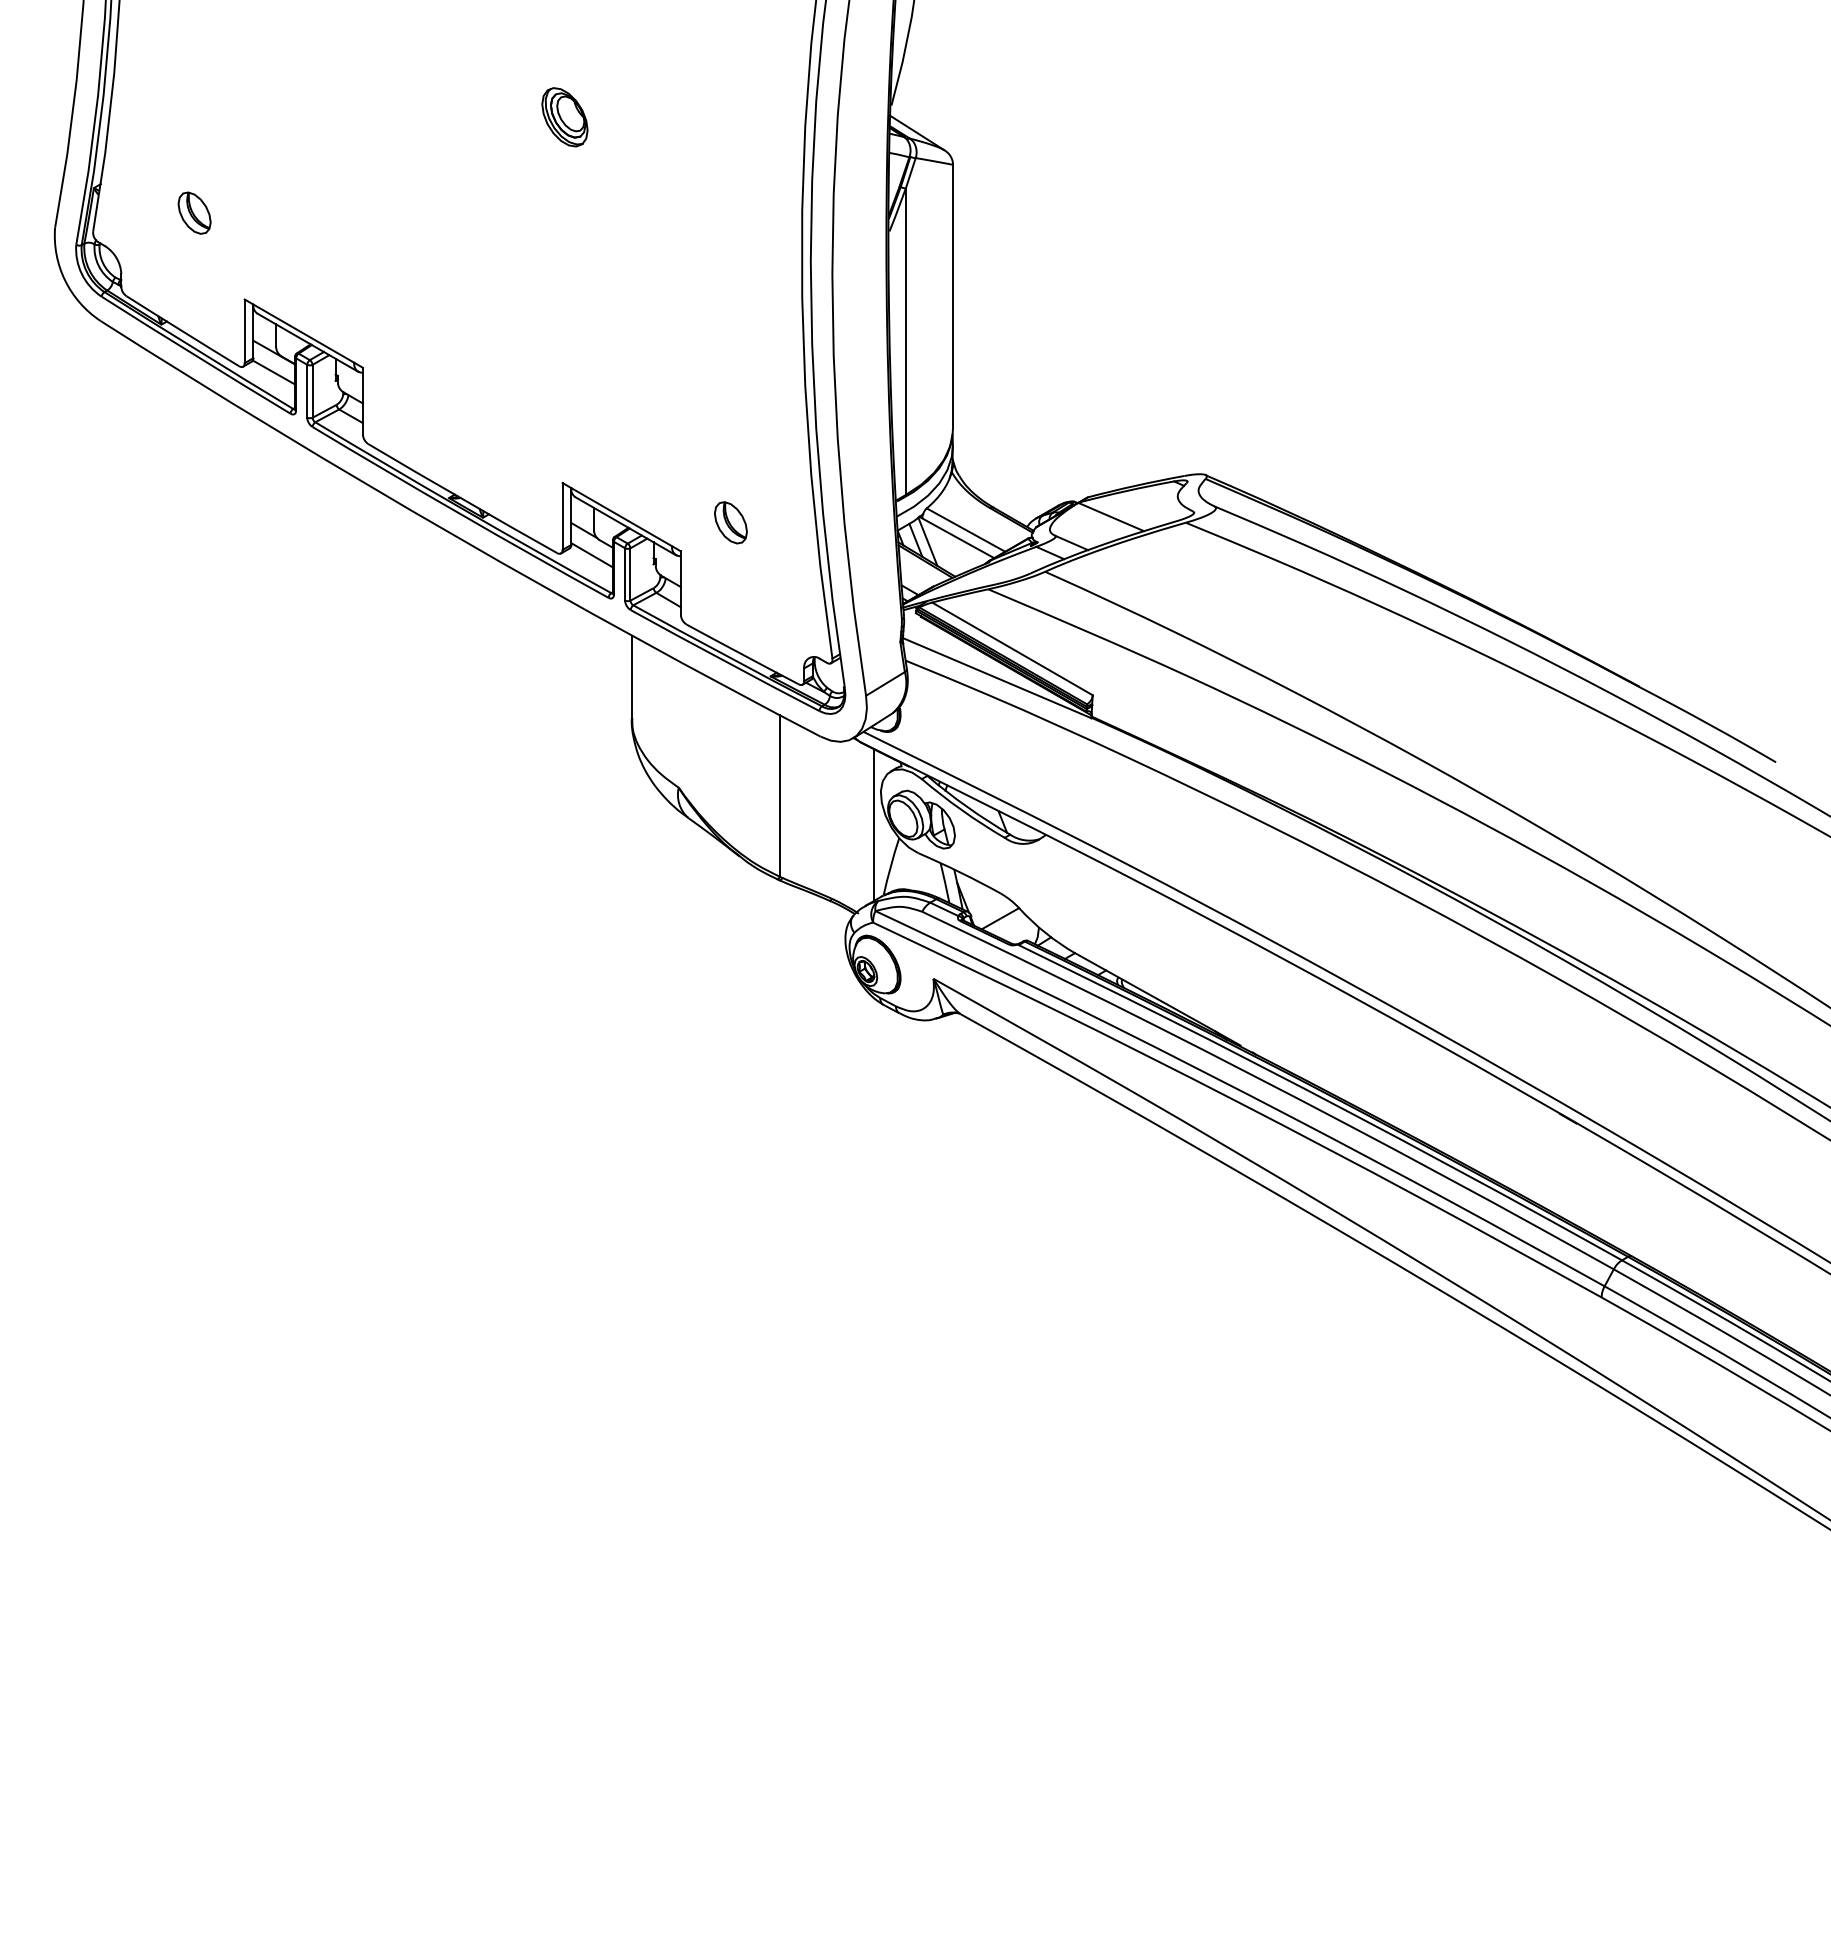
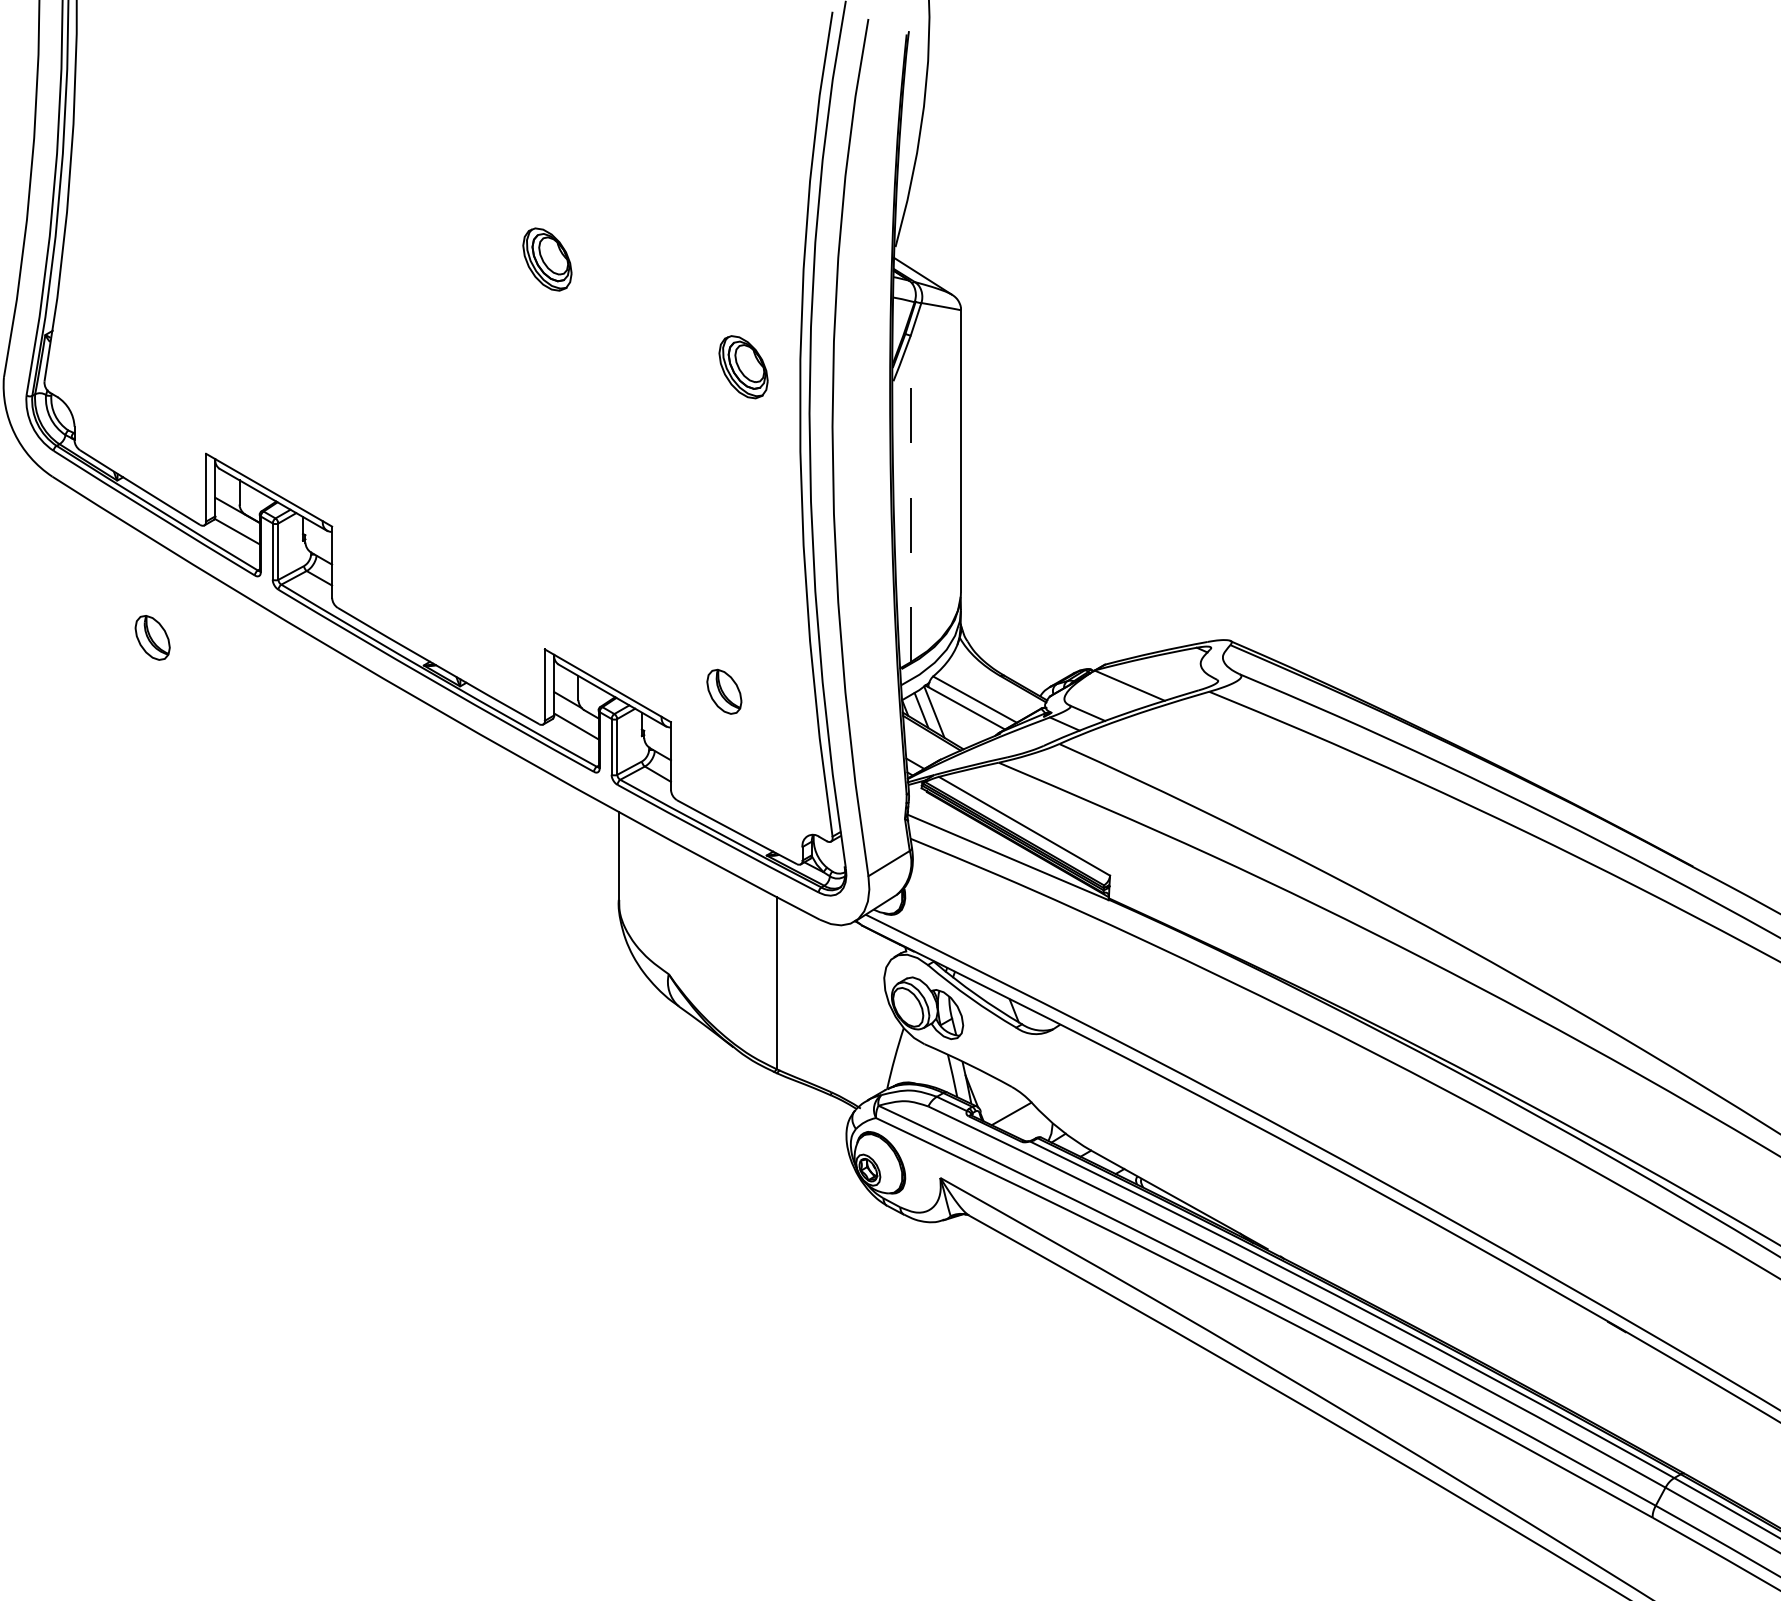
part: (194, 212) -> (152, 637), moved
part: (748, 218) -> (743, 367), added
line: (905, 341) -> (910, 498), solid -> dashed
line: (873, 825) -> (876, 1014), removed

